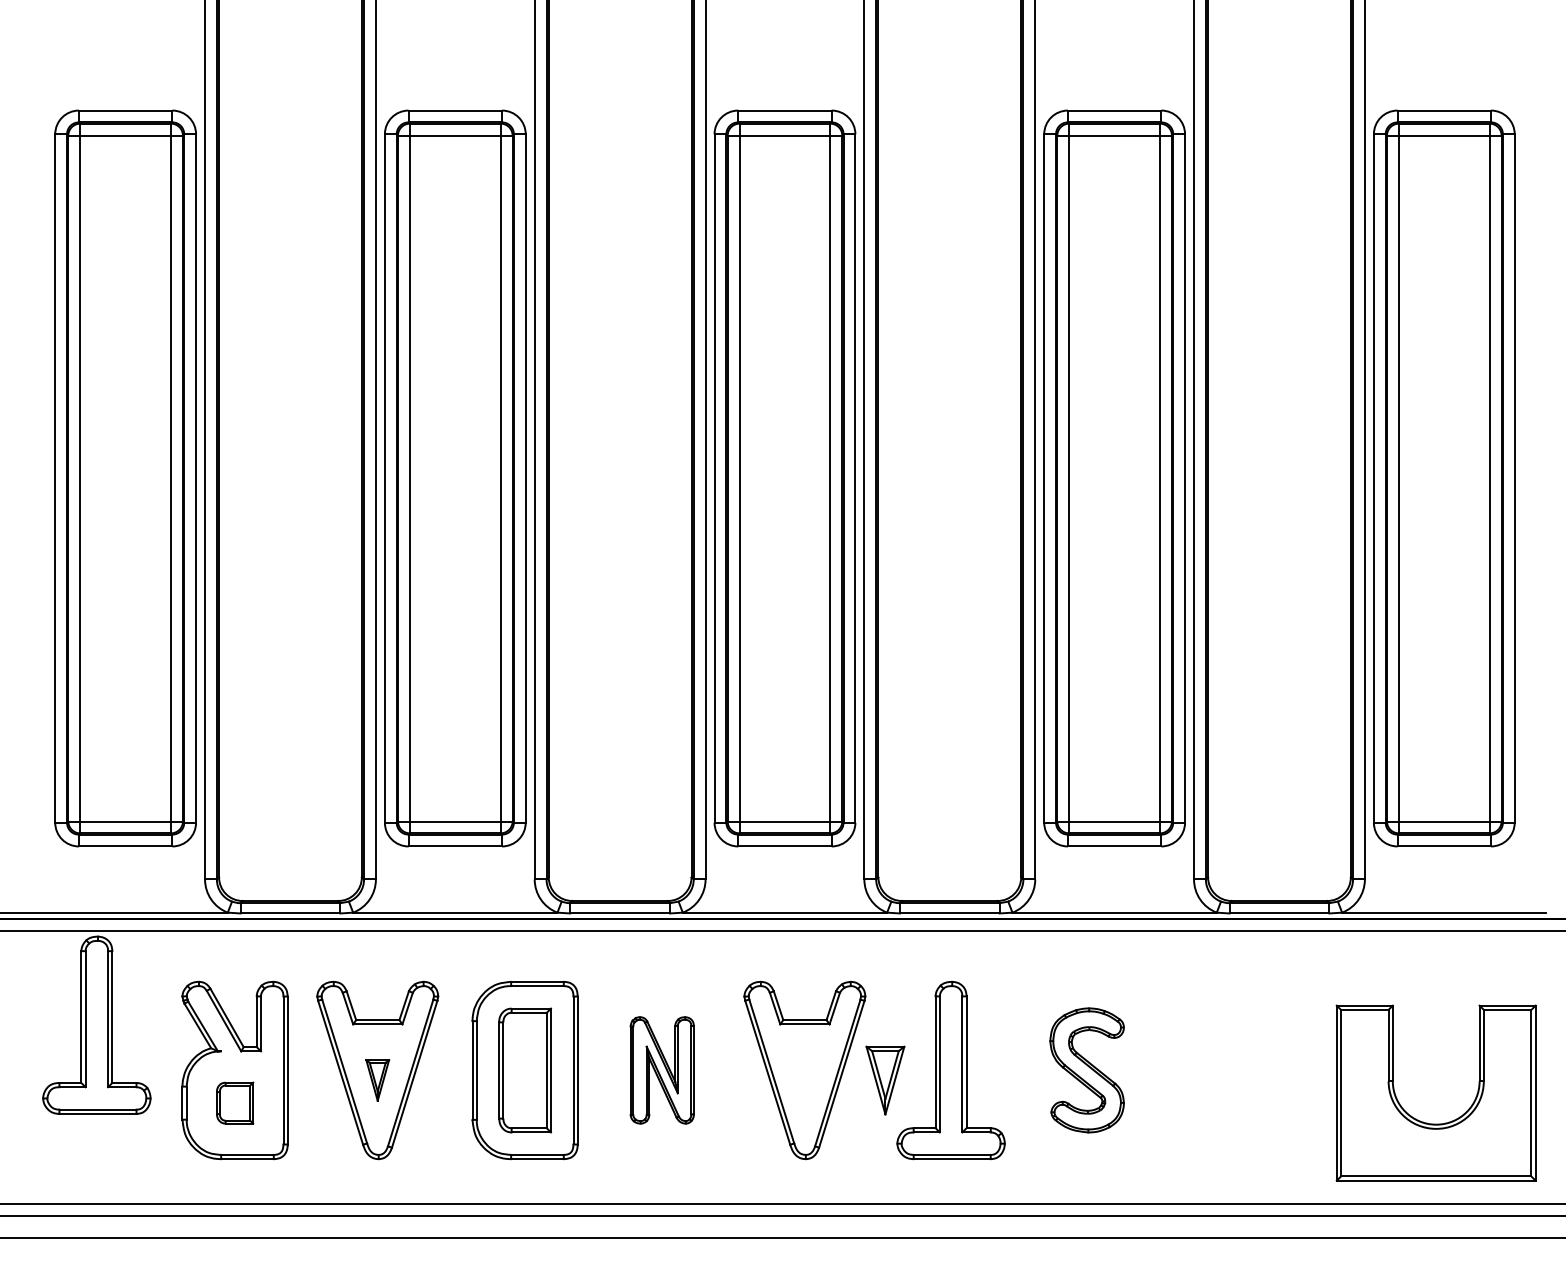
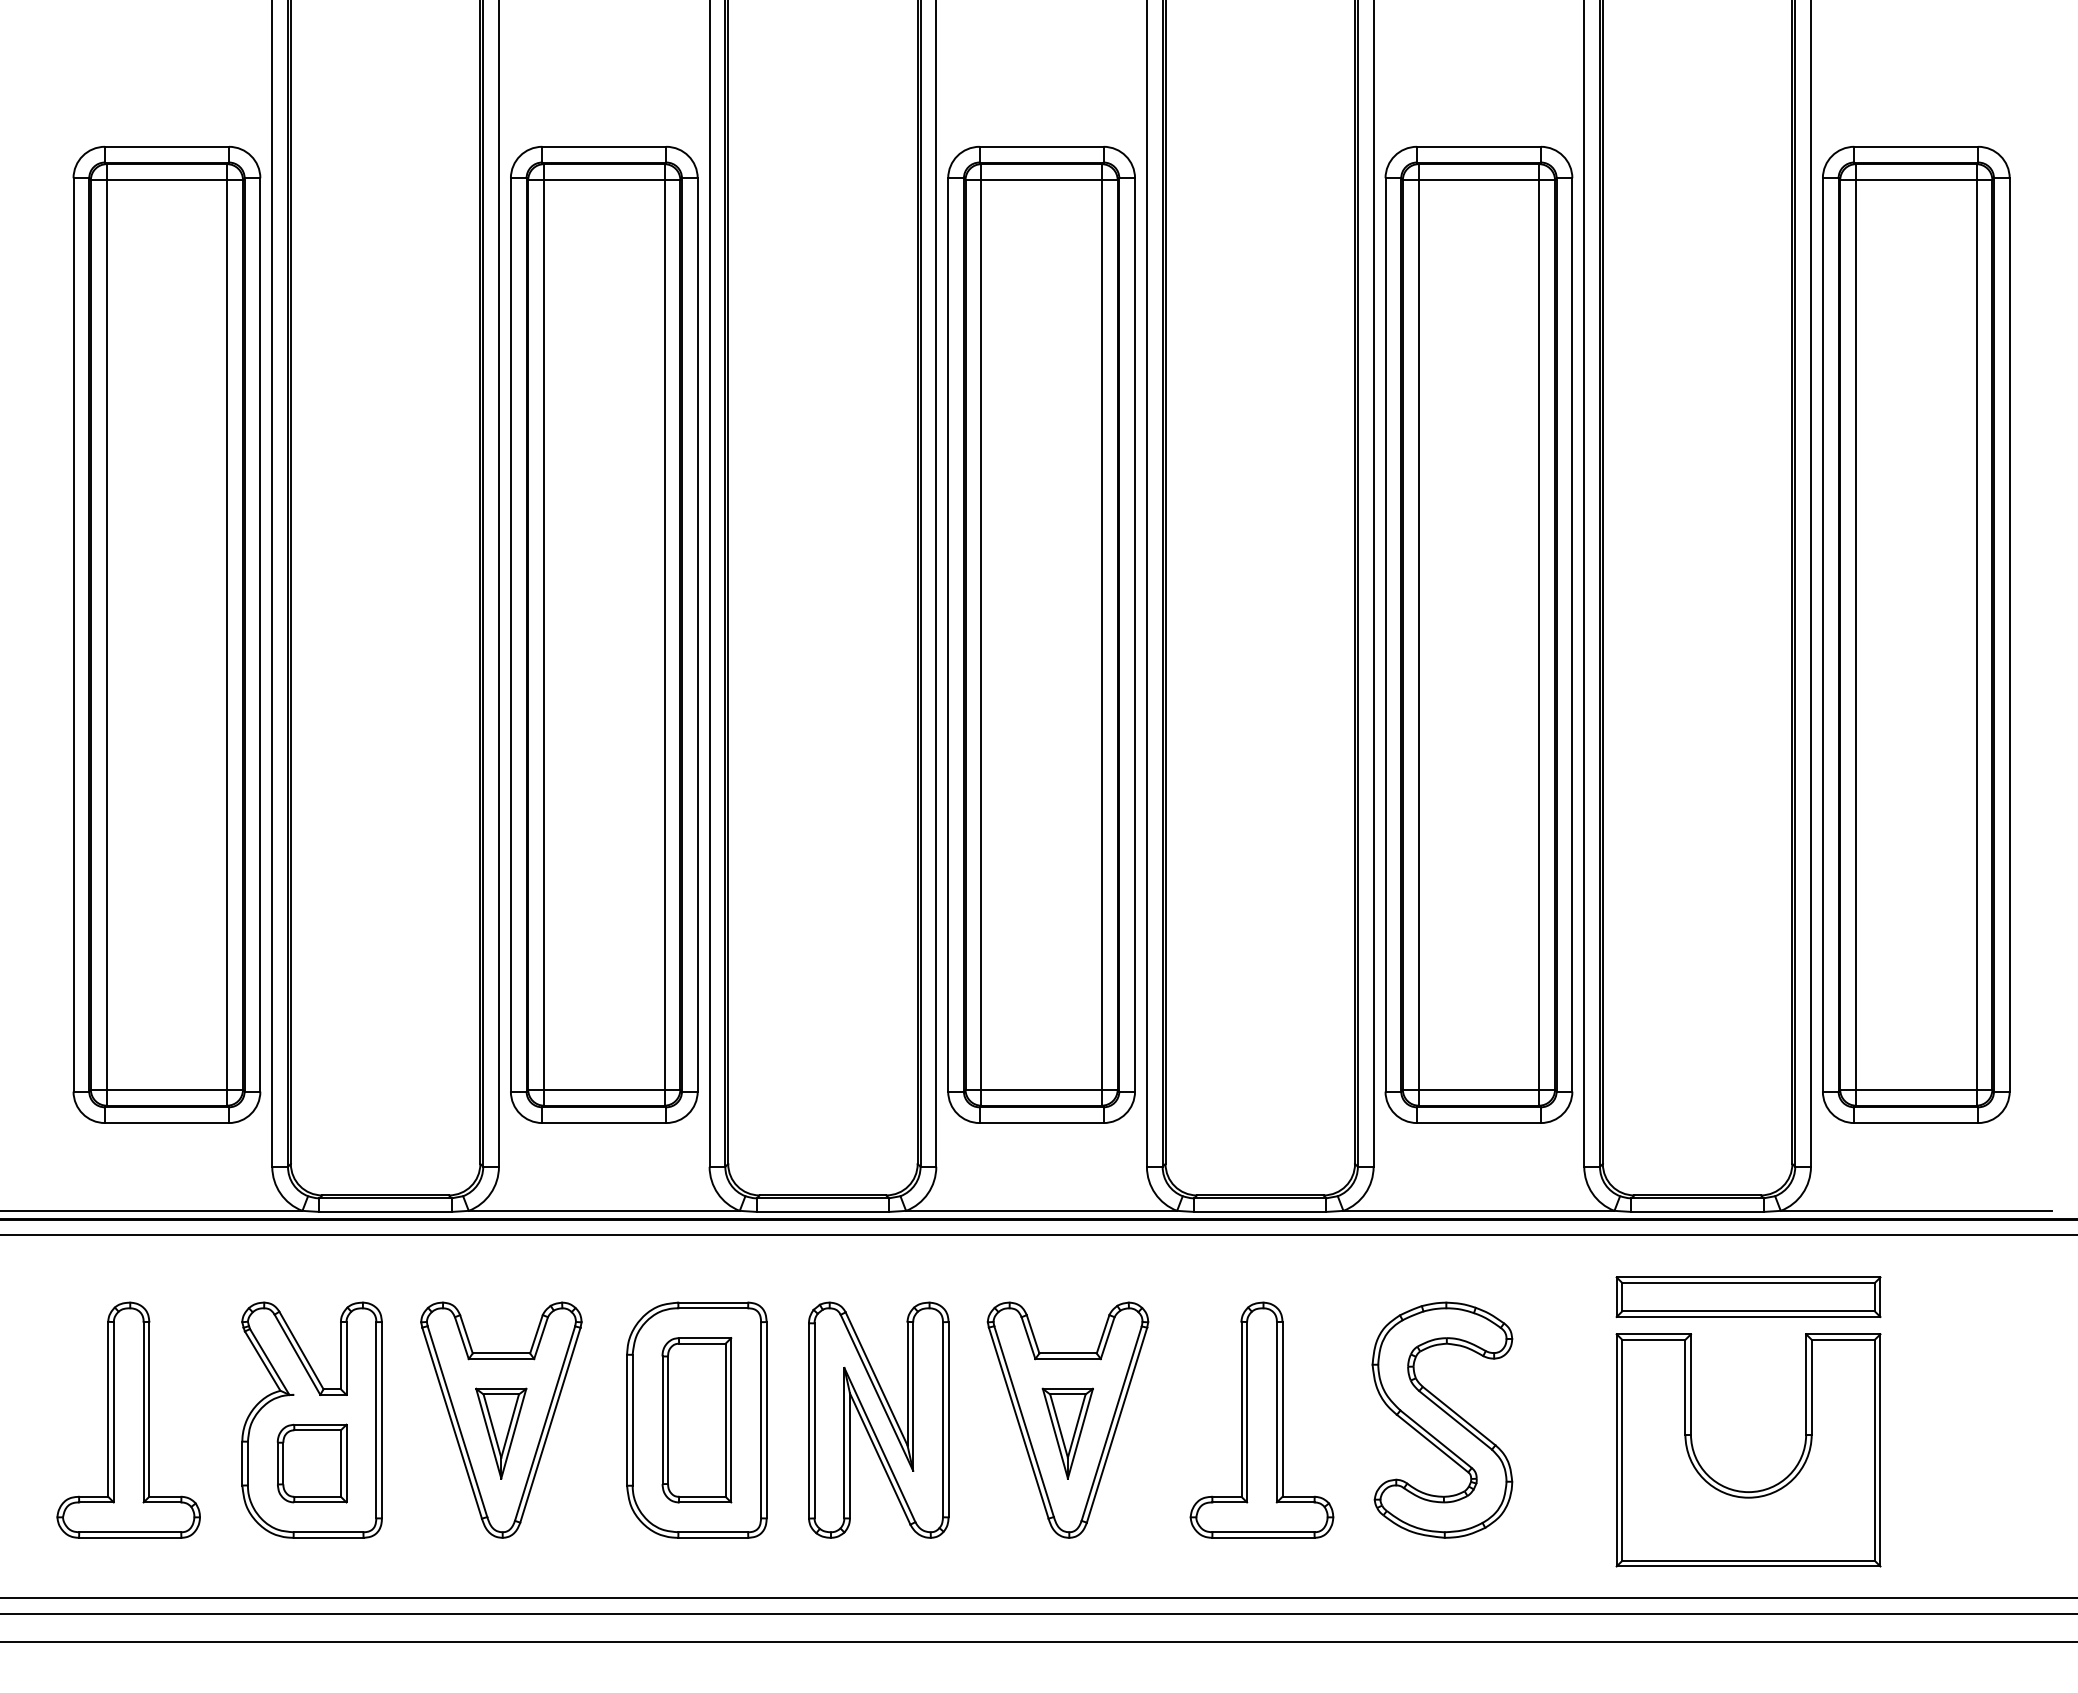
part: (1317, 977) -> (1748, 1296), added
part: (96, 1024) -> (128, 1419), moved
part: (662, 1069) -> (878, 1419), size x1.67
part: (1087, 1069) -> (1442, 1419), size x1.43
part: (377, 1080) -> (501, 1433), size x1.67
part: (885, 1080) -> (1067, 1433), moved
part: (234, 1103) -> (311, 1463), size x1.43
part: (1431, 1123) -> (1742, 1490), moved

